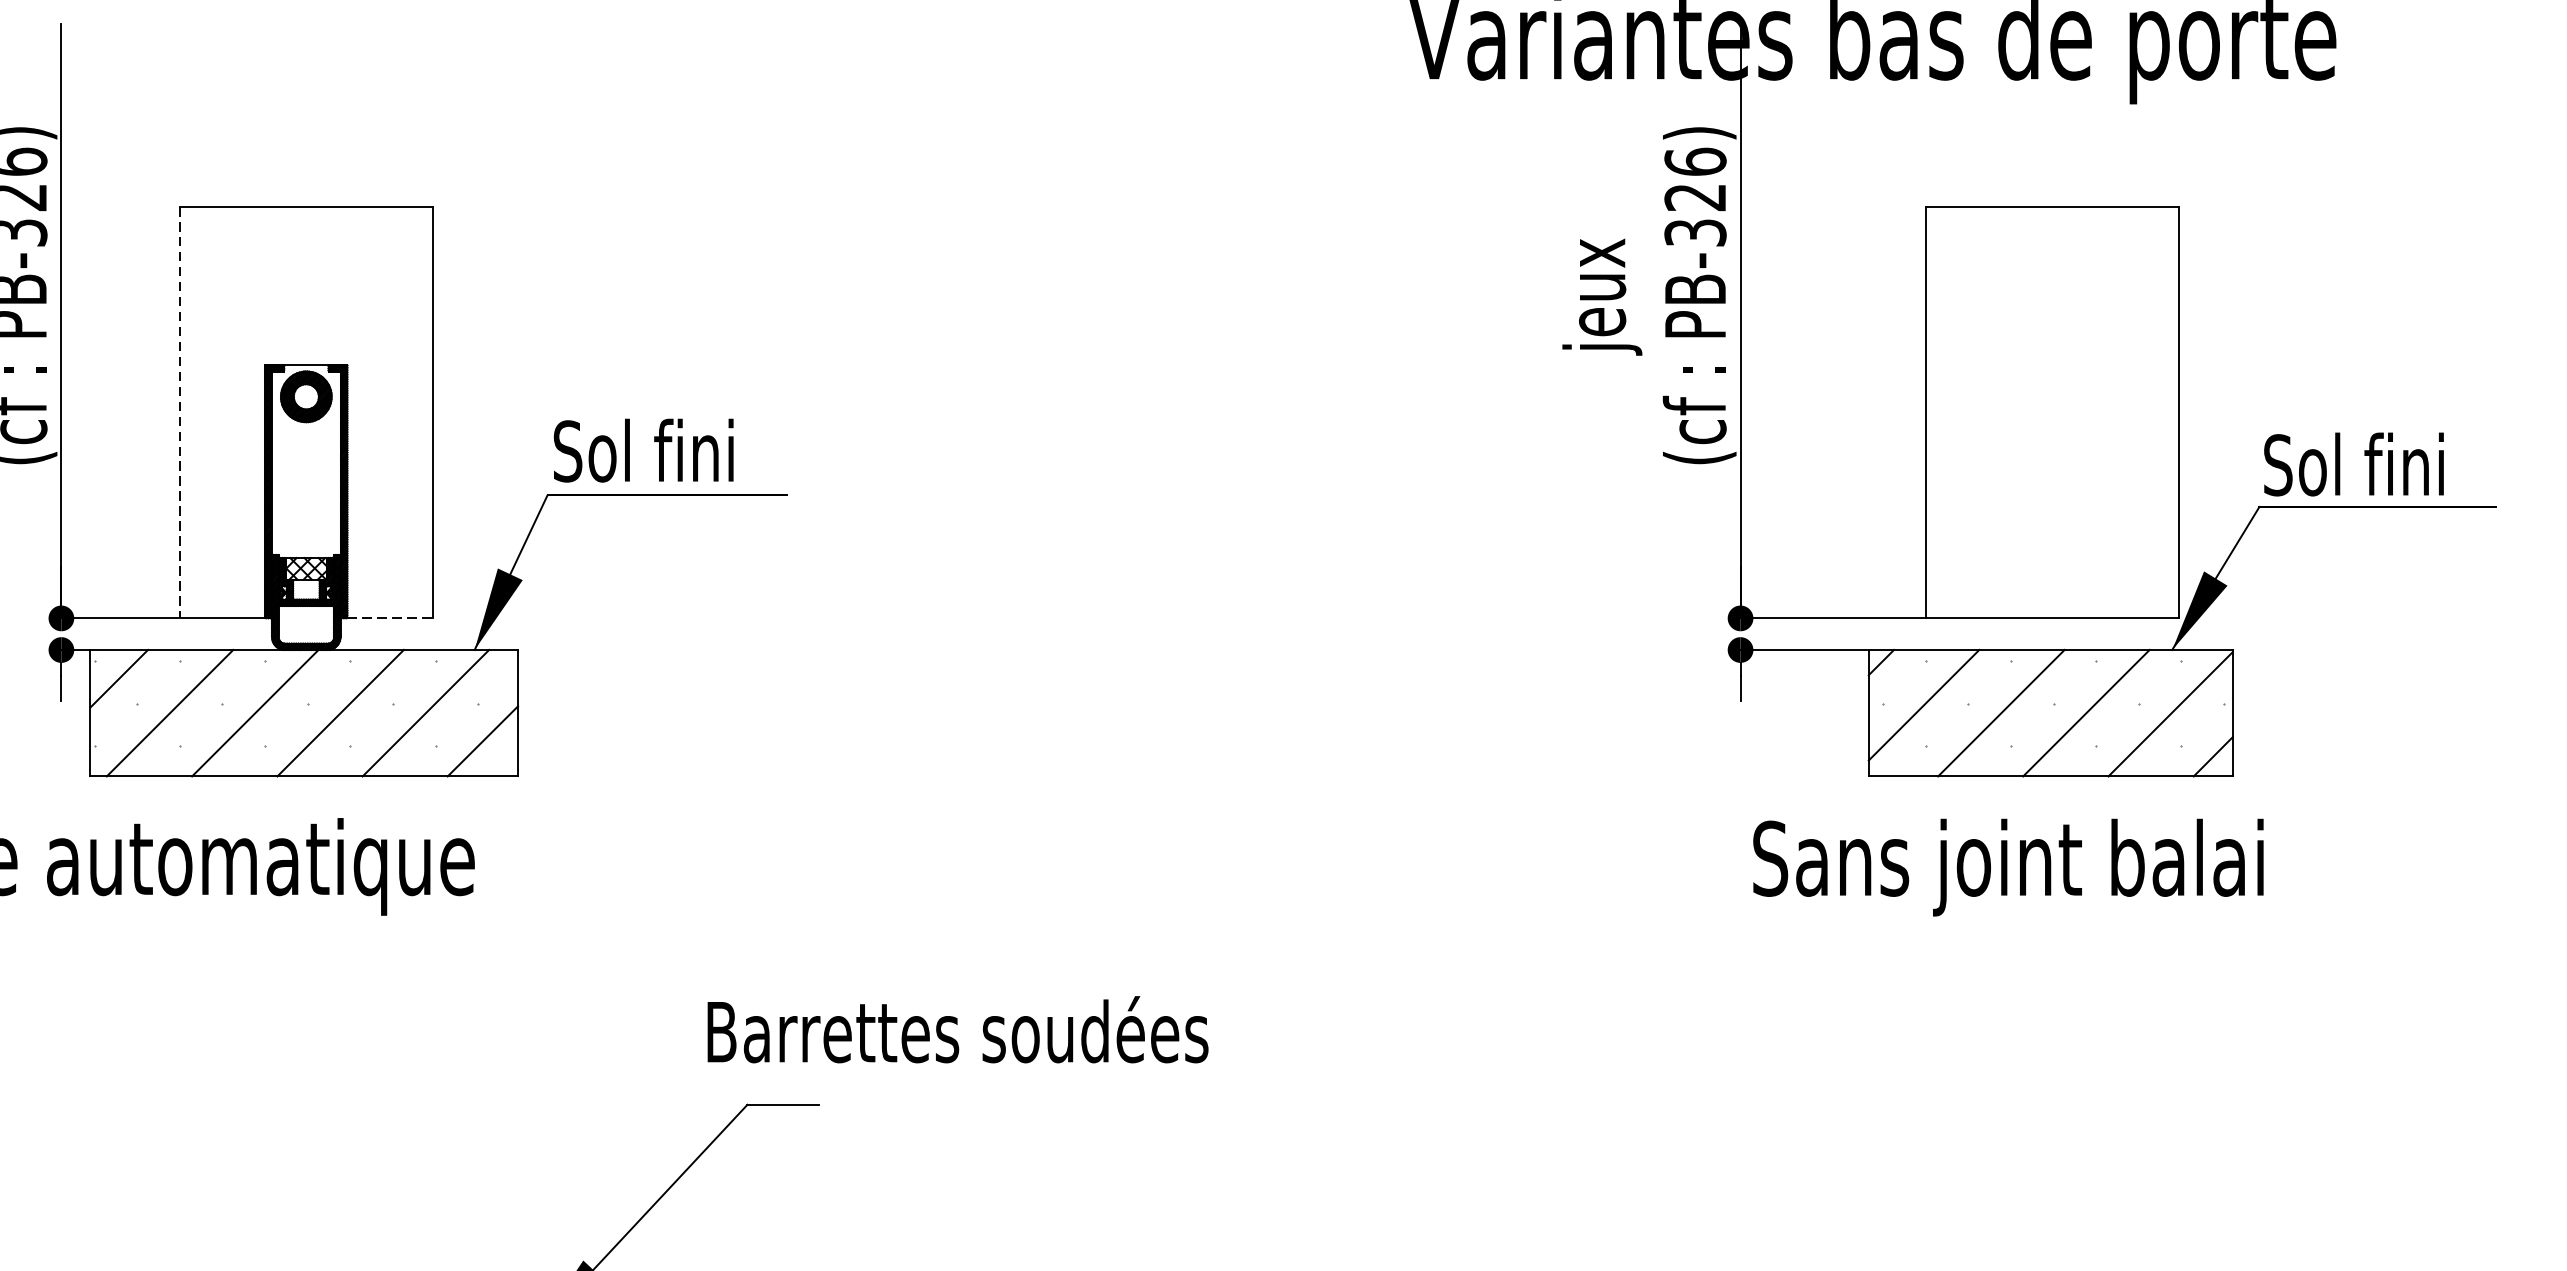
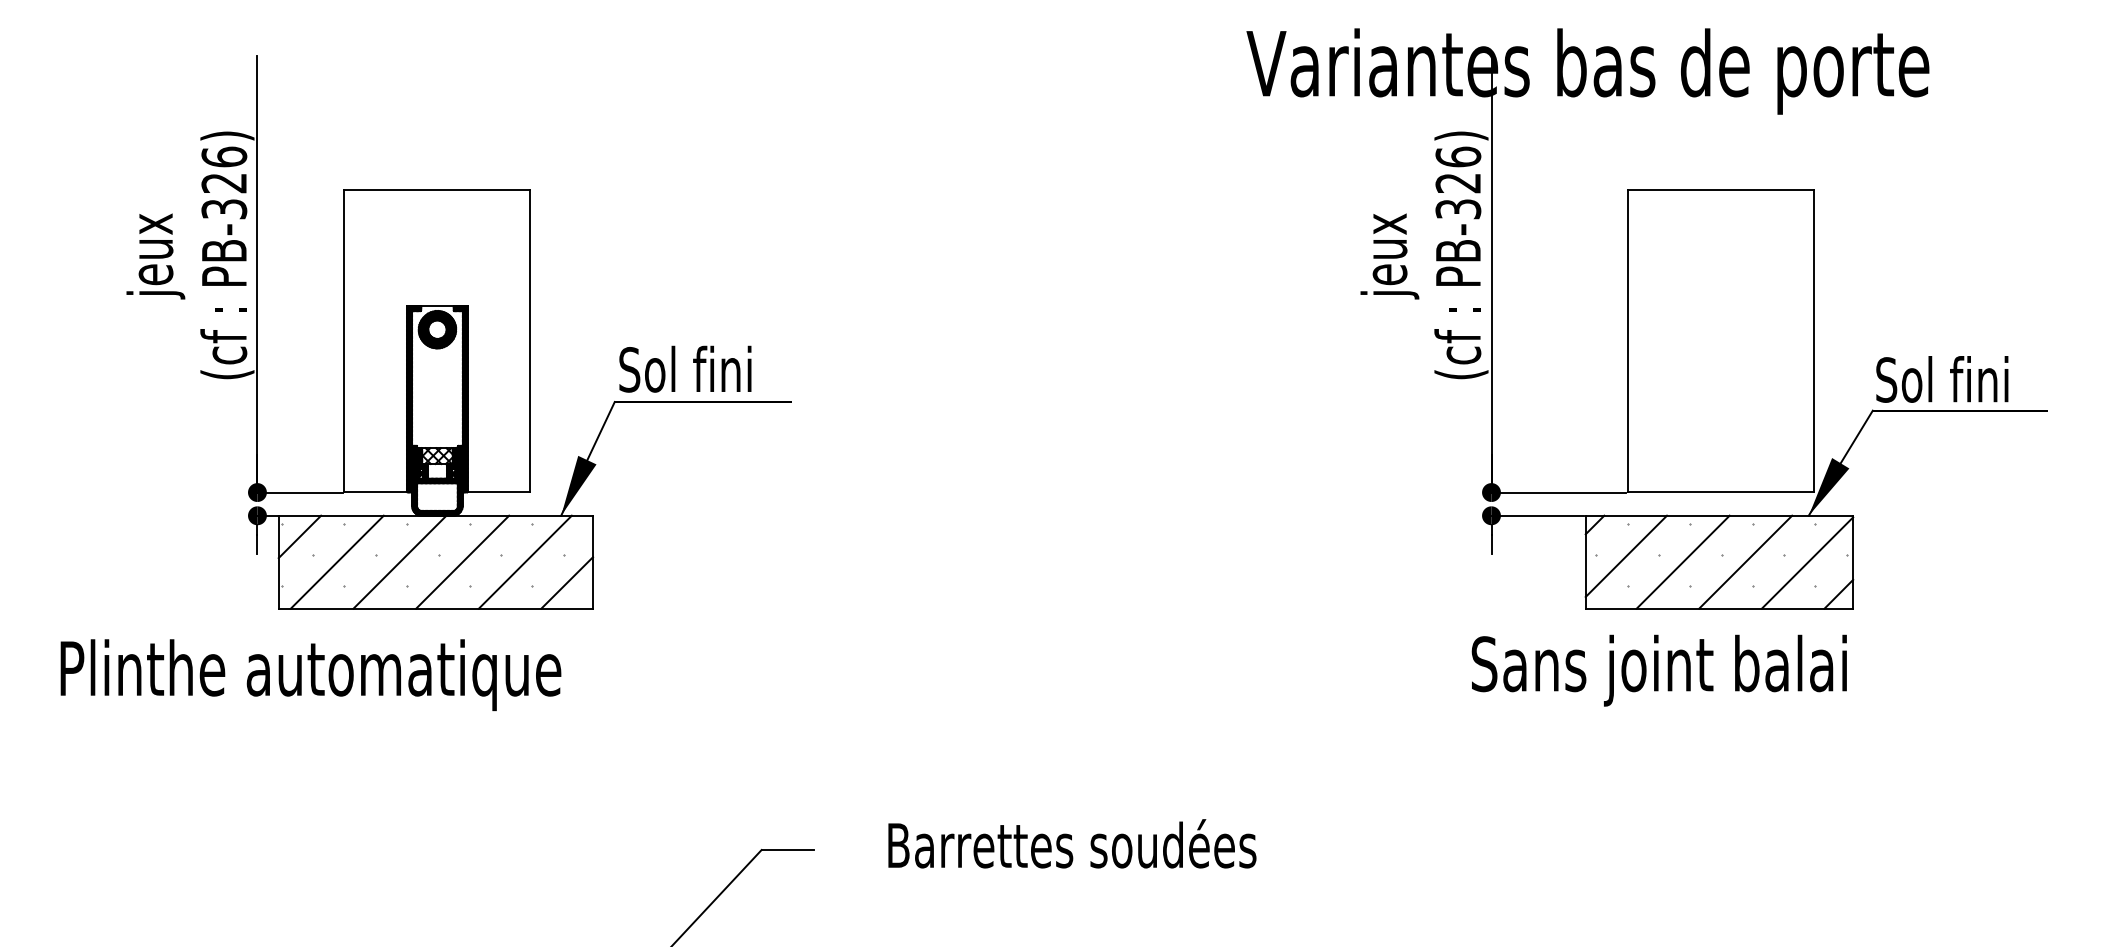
line: (179, 412) -> (344, 341), dashed -> solid
line: (390, 618) -> (499, 492), dashed -> solid
text: (2007, 867) -> (1658, 670), moved
text: (958, 1029) -> (1072, 843), moved

